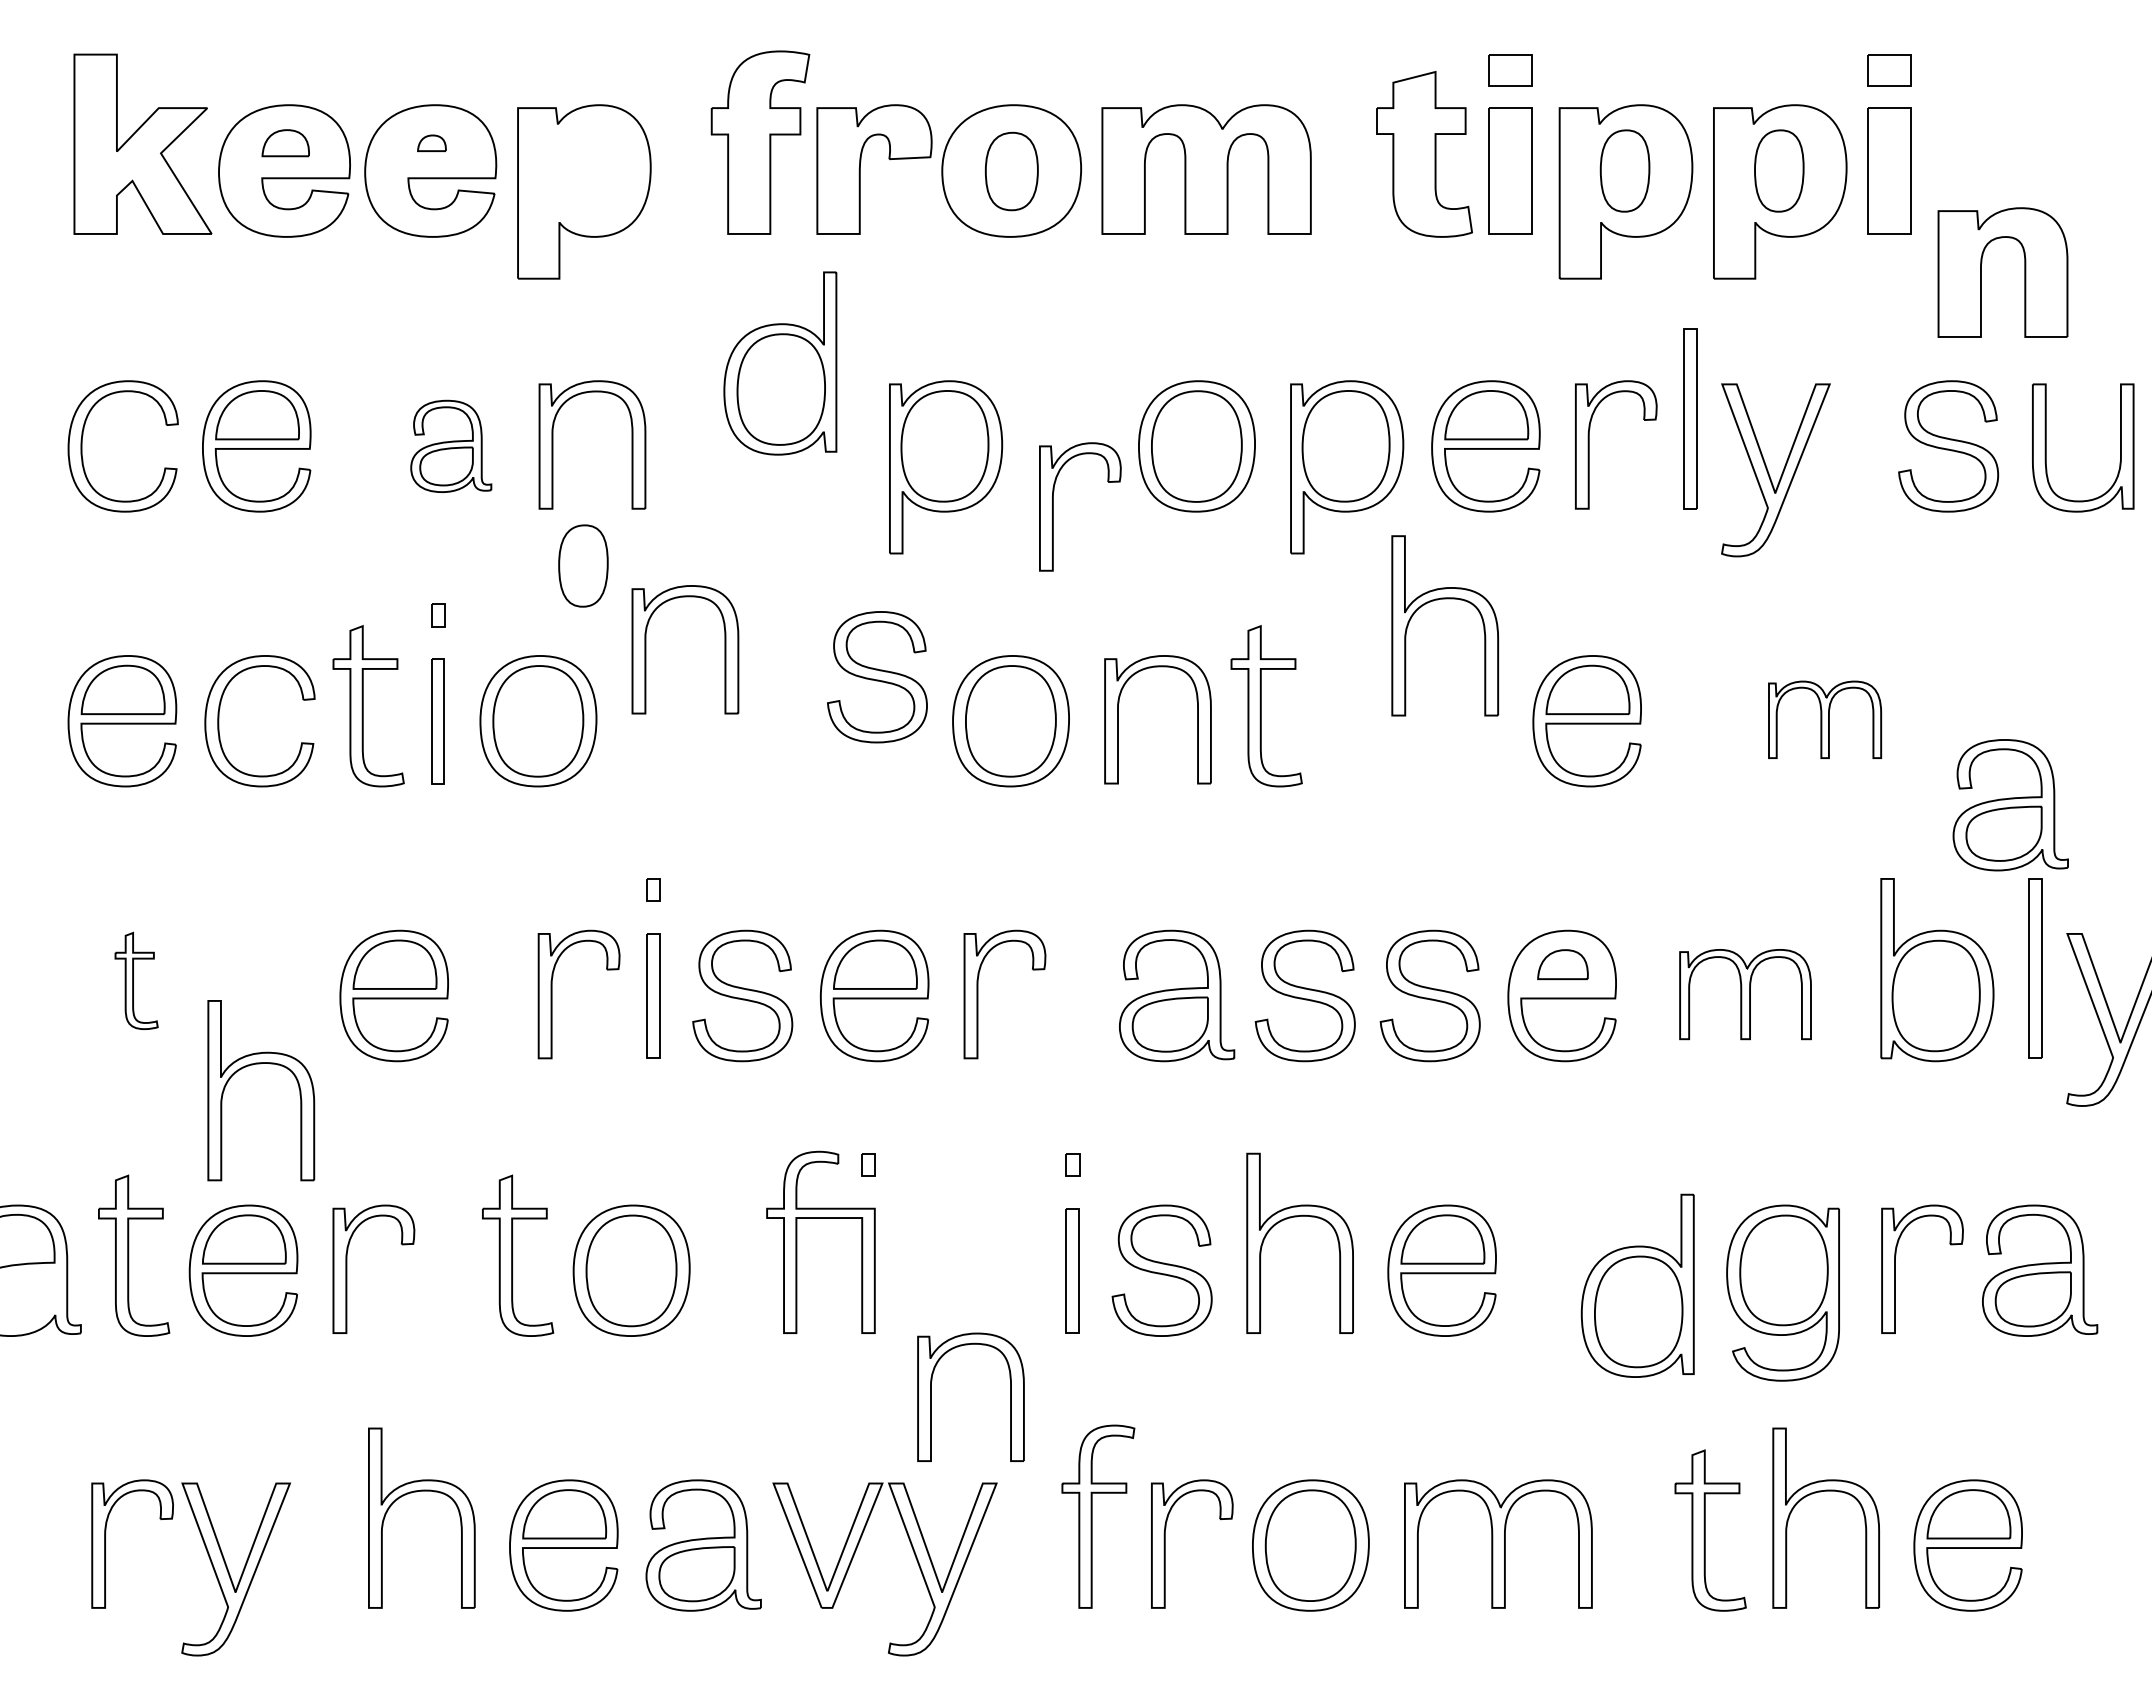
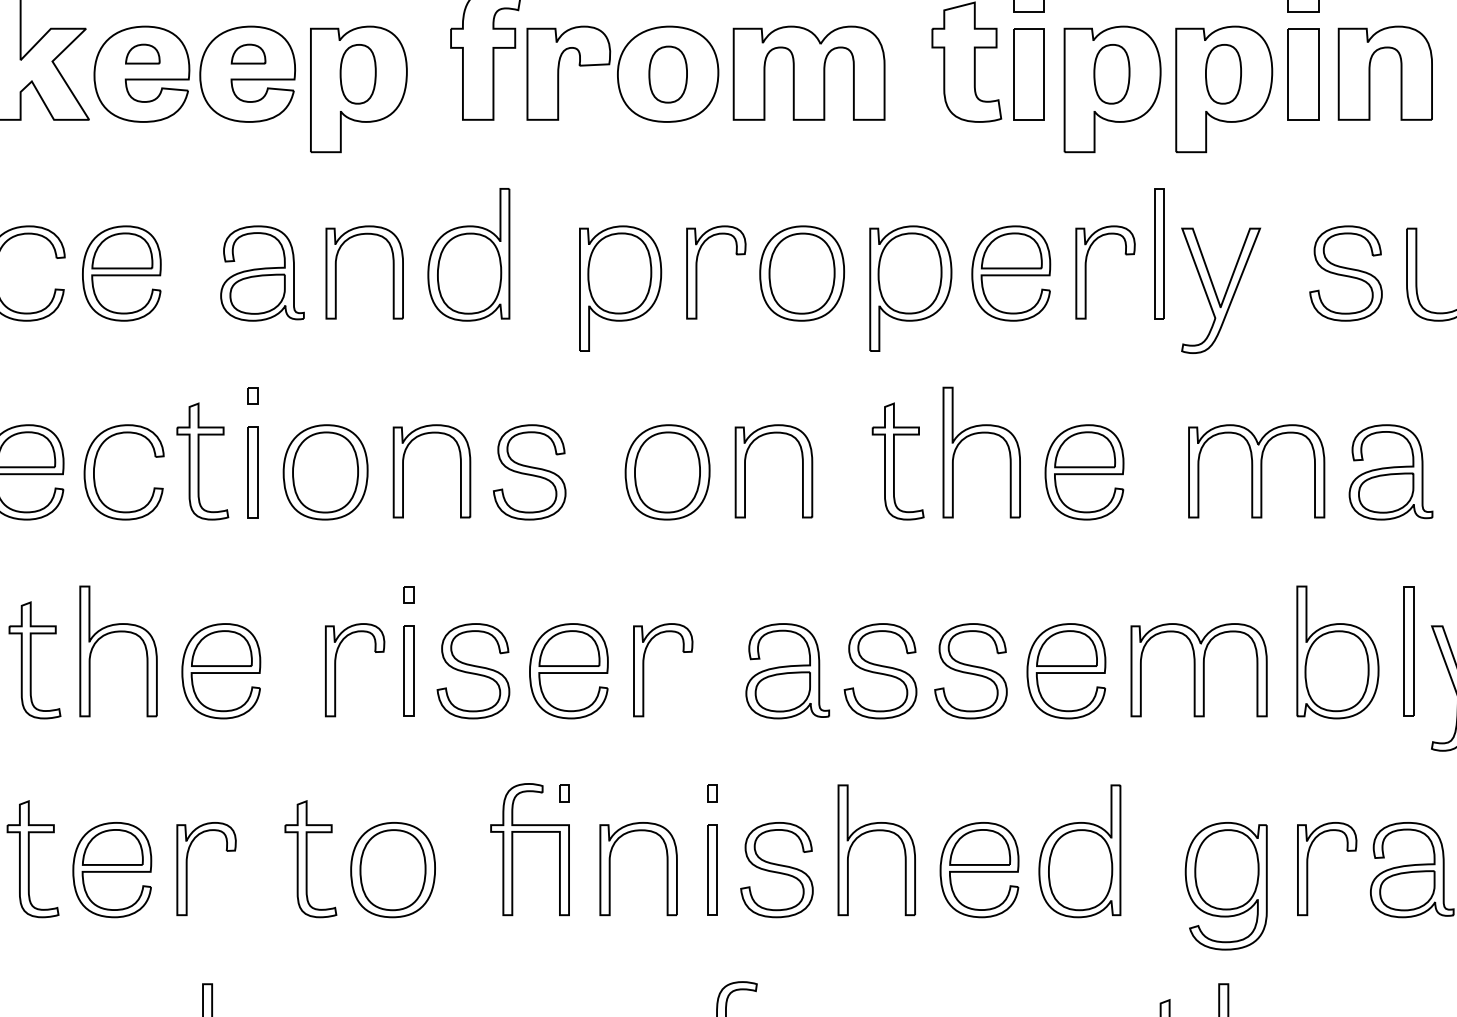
part: (431, 143) -> (248, 54), size x1.67
part: (1981, 272) -> (1369, 73), moved
part: (780, 363) -> (468, 254), moved
part: (451, 446) -> (262, 273), size x1.43
part: (1053, 506) -> (696, 272), moved
part: (583, 565) -> (358, 73), moved
part: (1438, 600) -> (976, 434), moved
part: (646, 649) -> (403, 471), moved
part: (877, 677) -> (529, 472), moved
part: (1266, 706) -> (898, 461), moved
part: (1824, 719) -> (1256, 471), size x1.67
part: (2010, 805) -> (1390, 472), moved
part: (1562, 964) -> (1066, 648), size x1.67
part: (136, 980) -> (34, 660), size x1.67
part: (1745, 994) -> (1199, 670), size x1.43
part: (260, 1064) -> (118, 632), moved
part: (1637, 1285) -> (1079, 851), moved
part: (931, 1396) -> (610, 868), moved

